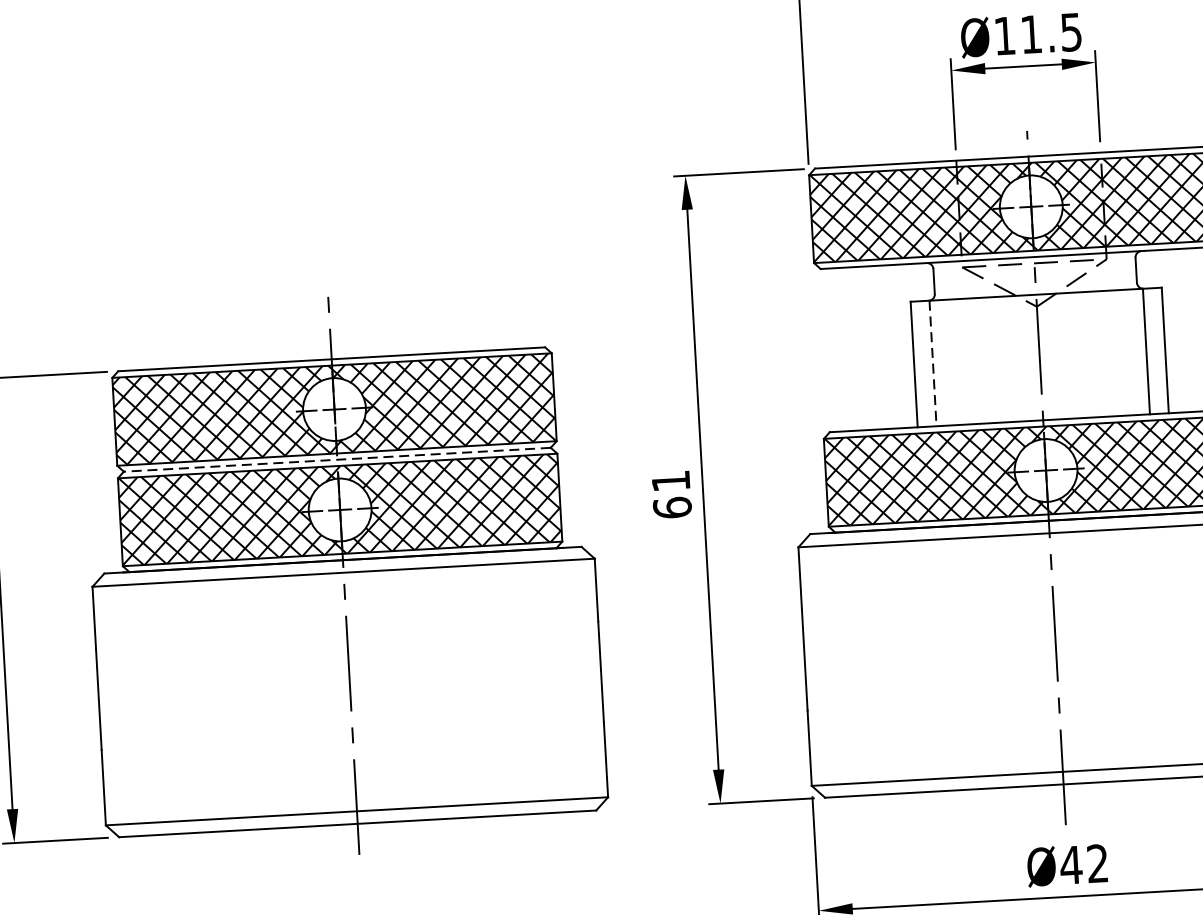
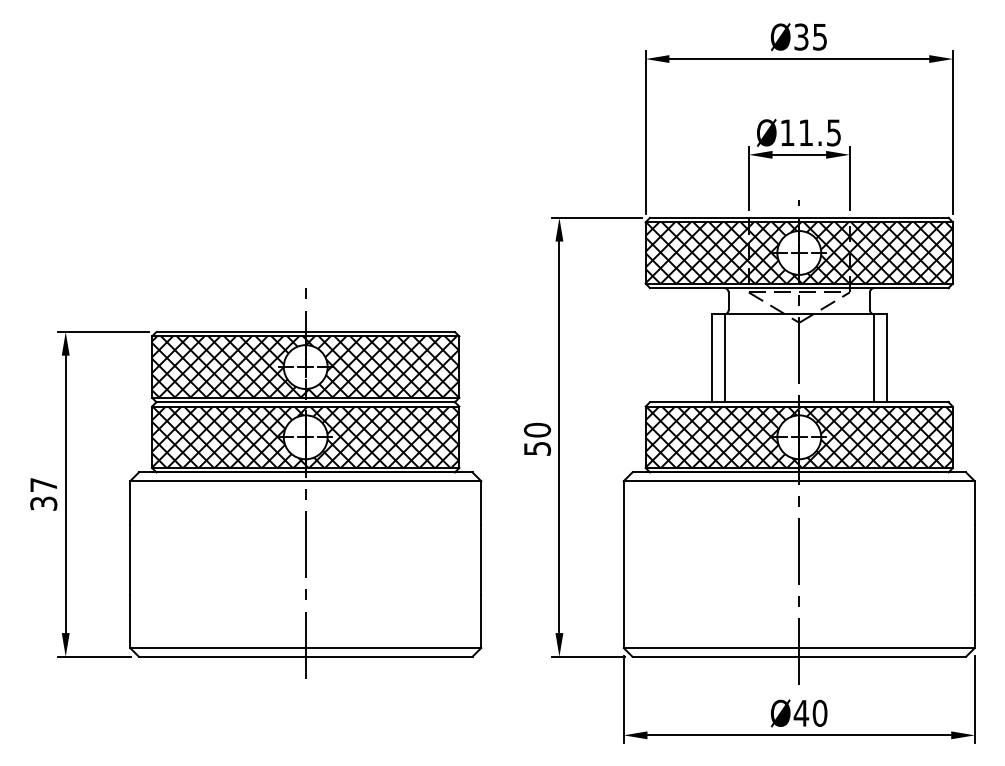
line: (932, 363) -> (724, 358), dashed -> solid
line: (337, 460) -> (305, 402), dashed -> solid
text: (671, 493) -> (537, 438), 61 -> 50
text: (1096, 862) -> (819, 712), Ø42 -> Ø40

